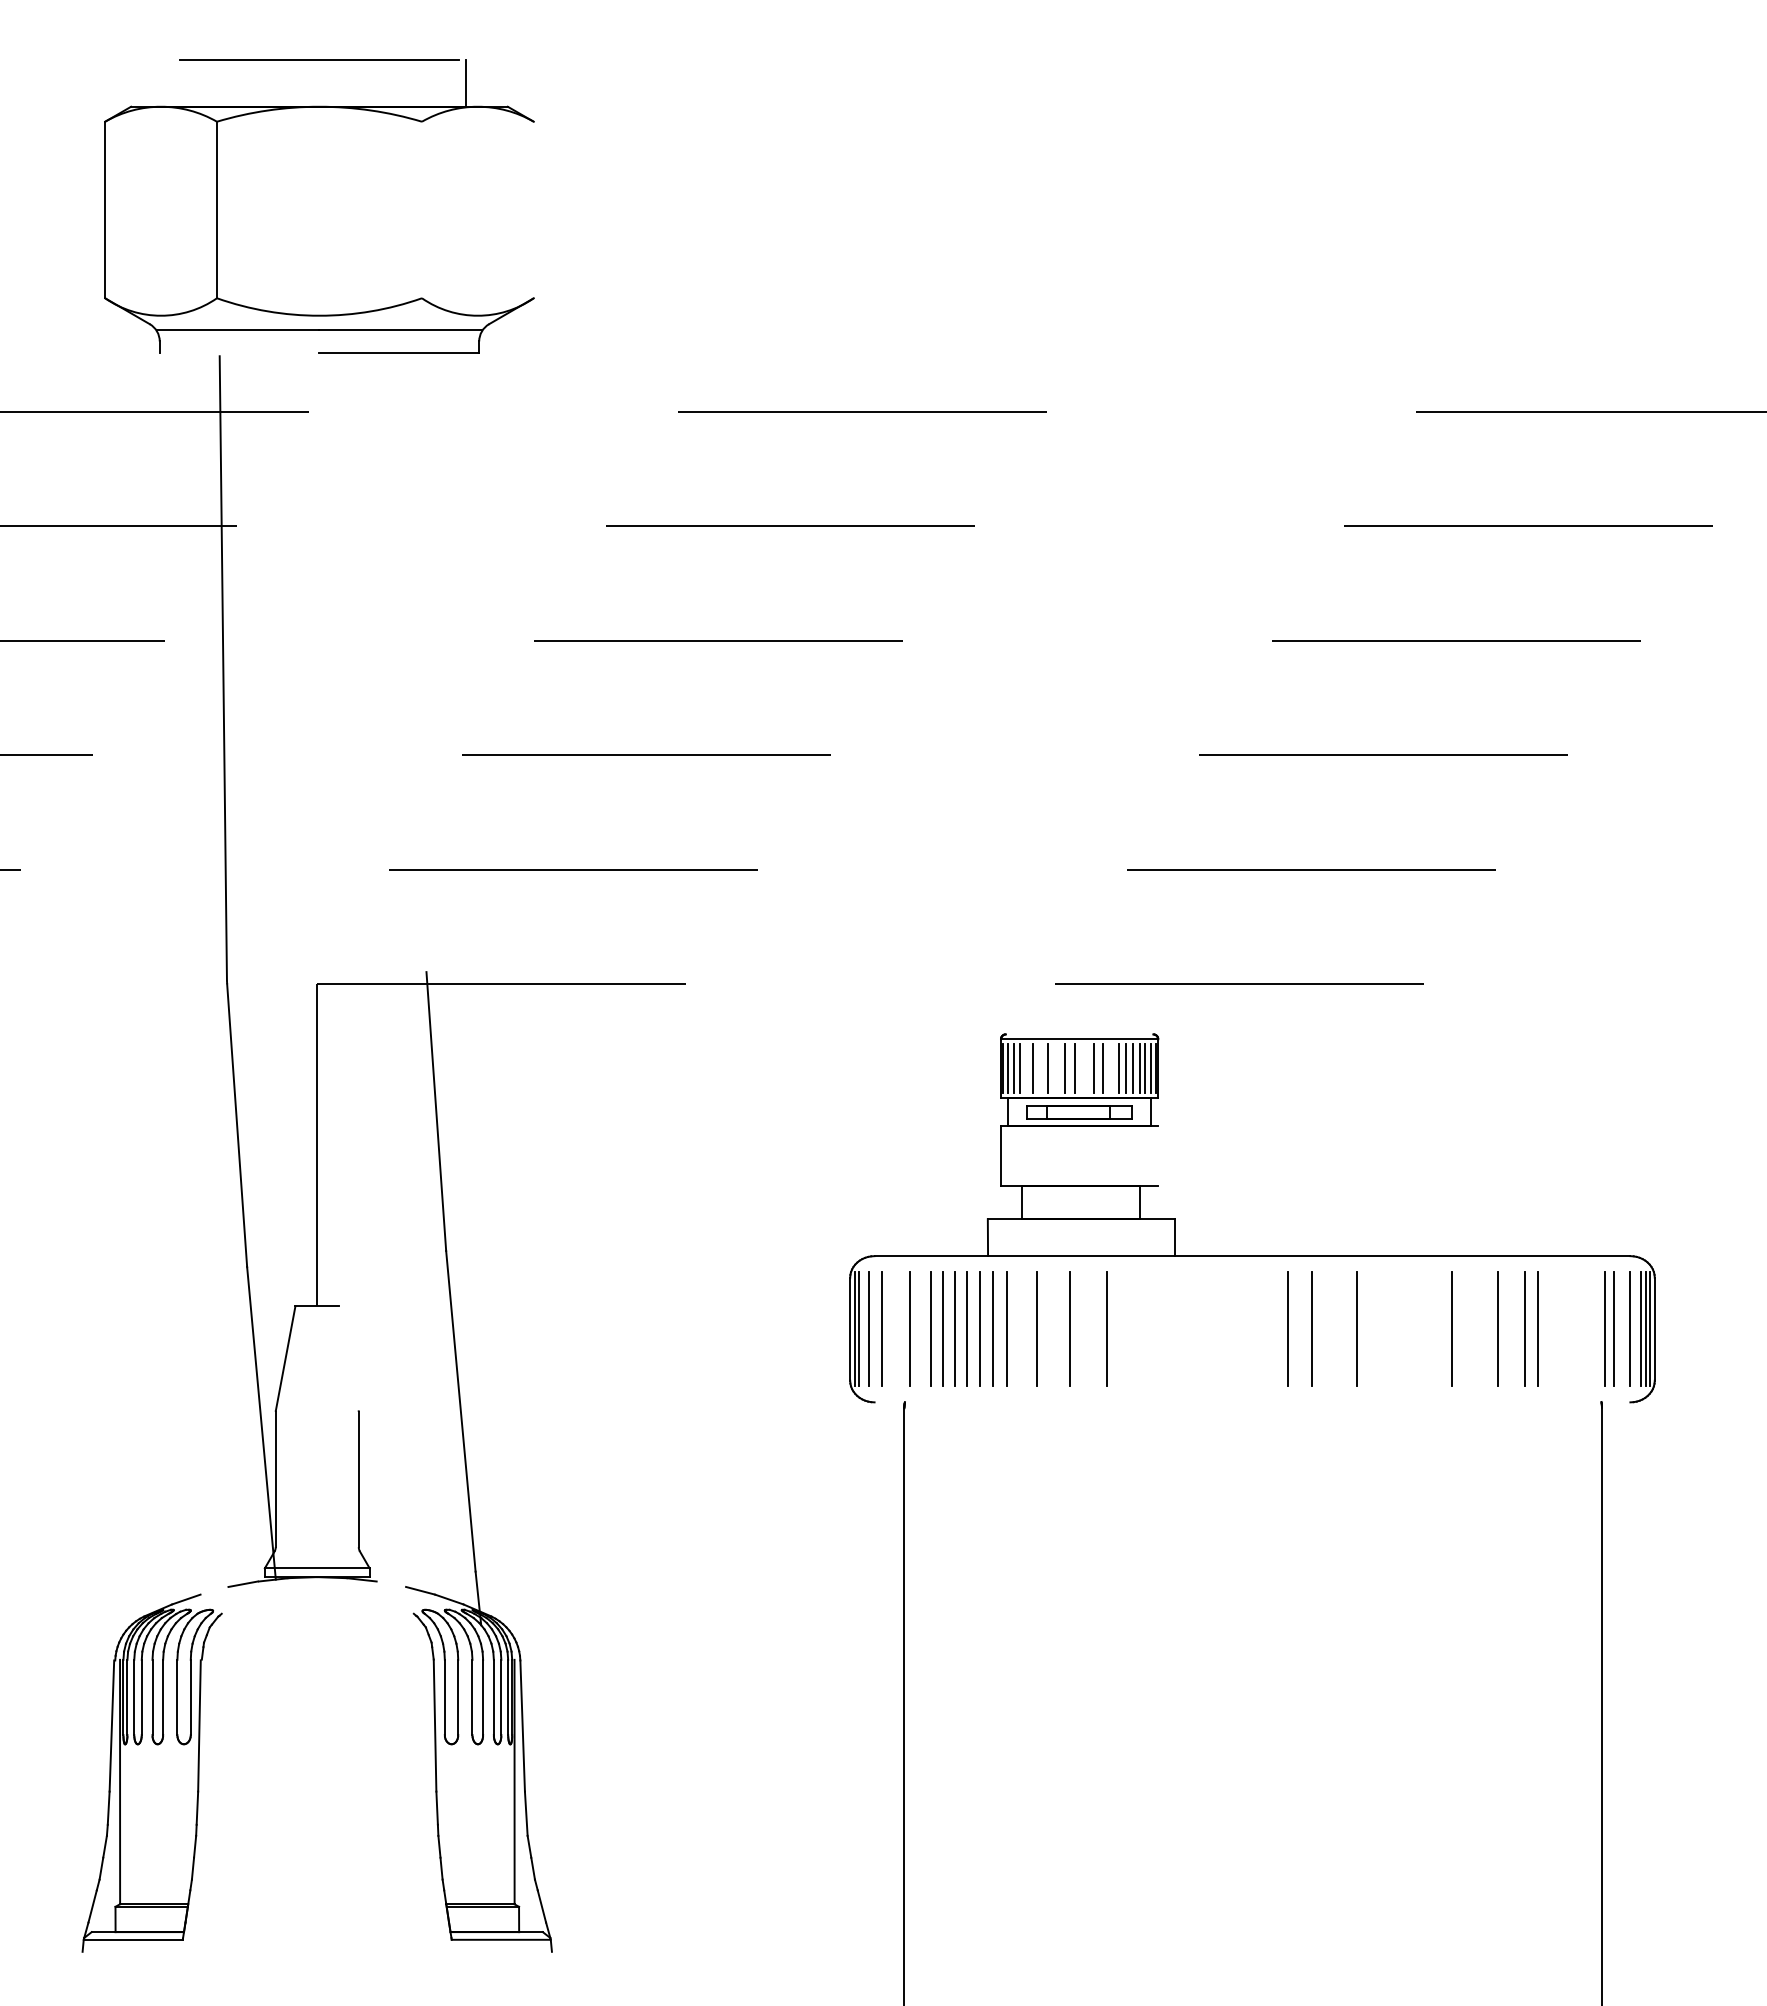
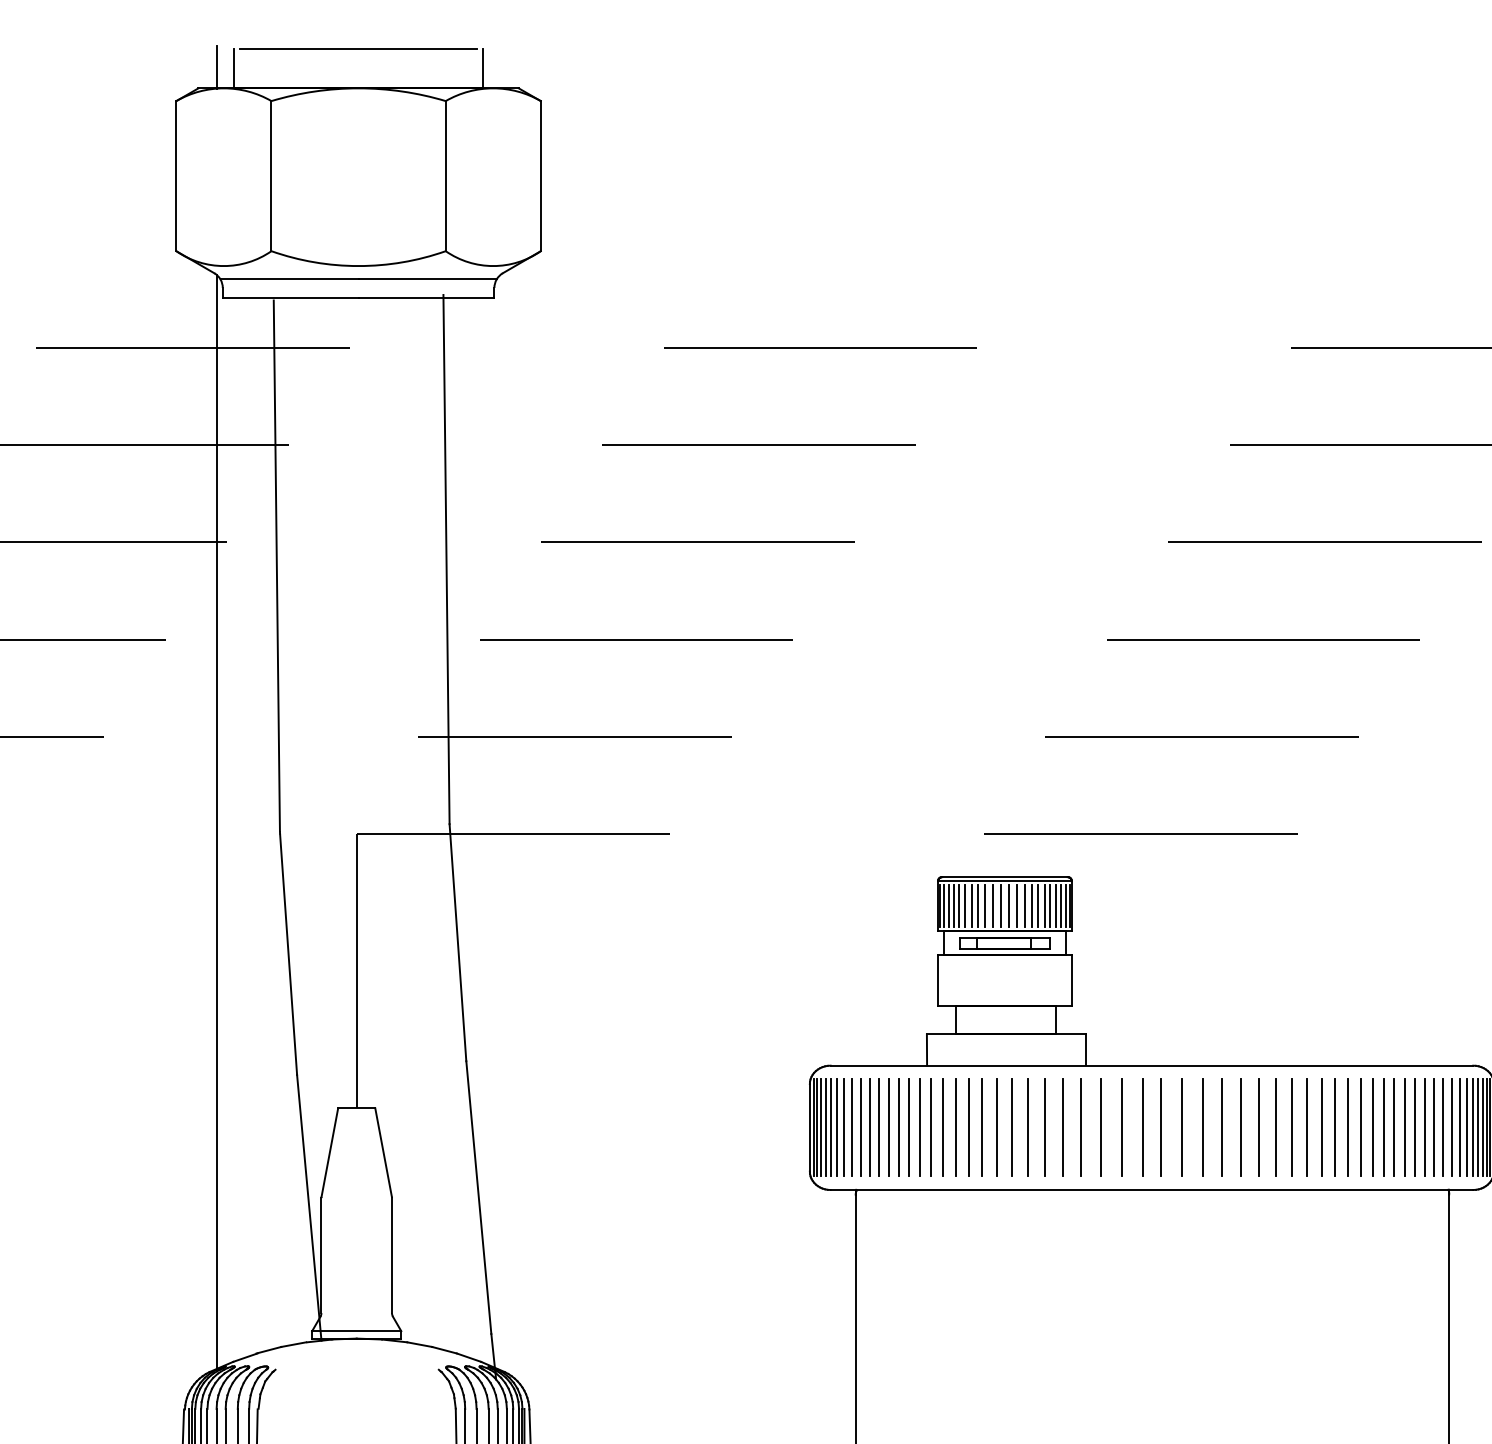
line: (153, 82) -> (217, 67), added
line: (173, 83) -> (234, 68), added
line: (421, 209) -> (445, 175), added
line: (533, 209) -> (540, 175), added
line: (239, 353) -> (290, 298), added
line: (422, 660) -> (446, 559), added
line: (153, 969) -> (217, 821), added
line: (1079, 1034) -> (1004, 877), added
line: (1026, 1068) -> (959, 906), added
line: (1040, 1068) -> (971, 906), added
line: (1056, 1068) -> (985, 906), added
line: (1084, 1068) -> (1009, 906), added
line: (1111, 1068) -> (1032, 906), added
line: (1158, 1156) -> (1072, 980), added
line: (919, 1328) -> (868, 1127), added
line: (1020, 1328) -> (954, 1127), added
line: (1052, 1328) -> (981, 1127), added
line: (1087, 1328) -> (1011, 1127), added
line: (1192, 1328) -> (1100, 1127), added
line: (1467, 1328) -> (1334, 1127), added
line: (1483, 1328) -> (1348, 1127), added
line: (1549, 1328) -> (1404, 1127), added
line: (863, 1329) -> (821, 1128), added
line: (875, 1329) -> (831, 1128), added
line: (890, 1329) -> (844, 1128), added
line: (899, 1329) -> (851, 1128), added
line: (1126, 1329) -> (1044, 1128), added
line: (1147, 1329) -> (1062, 1128), added
line: (1169, 1329) -> (1081, 1128), added
line: (1217, 1329) -> (1122, 1128), added
line: (1241, 1329) -> (1142, 1128), added
line: (1263, 1329) -> (1161, 1128), added
line: (1335, 1329) -> (1222, 1128), added
line: (1378, 1329) -> (1259, 1128), added
line: (1398, 1329) -> (1276, 1128), added
line: (1417, 1329) -> (1292, 1128), added
line: (1434, 1329) -> (1306, 1128), added
line: (1511, 1329) -> (1372, 1128), added
line: (1562, 1329) -> (1415, 1128), added
line: (1573, 1329) -> (1424, 1128), added
line: (1584, 1329) -> (1434, 1128), added
line: (1595, 1329) -> (1443, 1128), added
line: (1622, 1329) -> (1466, 1128), added
line: (1635, 1329) -> (1477, 1128), added
line: (348, 1358) -> (383, 1152), added
line: (1252, 1402) -> (1151, 1190), added
line: (391, 1583) -> (419, 1344), added
line: (213, 1590) -> (268, 1349), added

